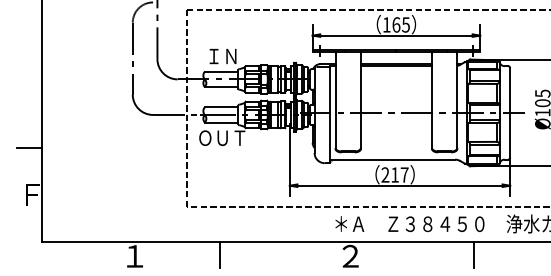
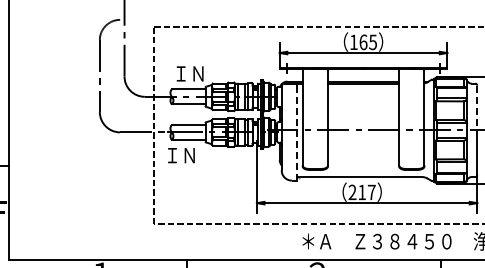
line: (510, 91) -> (477, 108), solid -> dashed
line: (329, 114) -> (296, 131), solid -> dashed
text: (222, 138) -> (189, 155), ＯＵＴ -> ＩＮ

